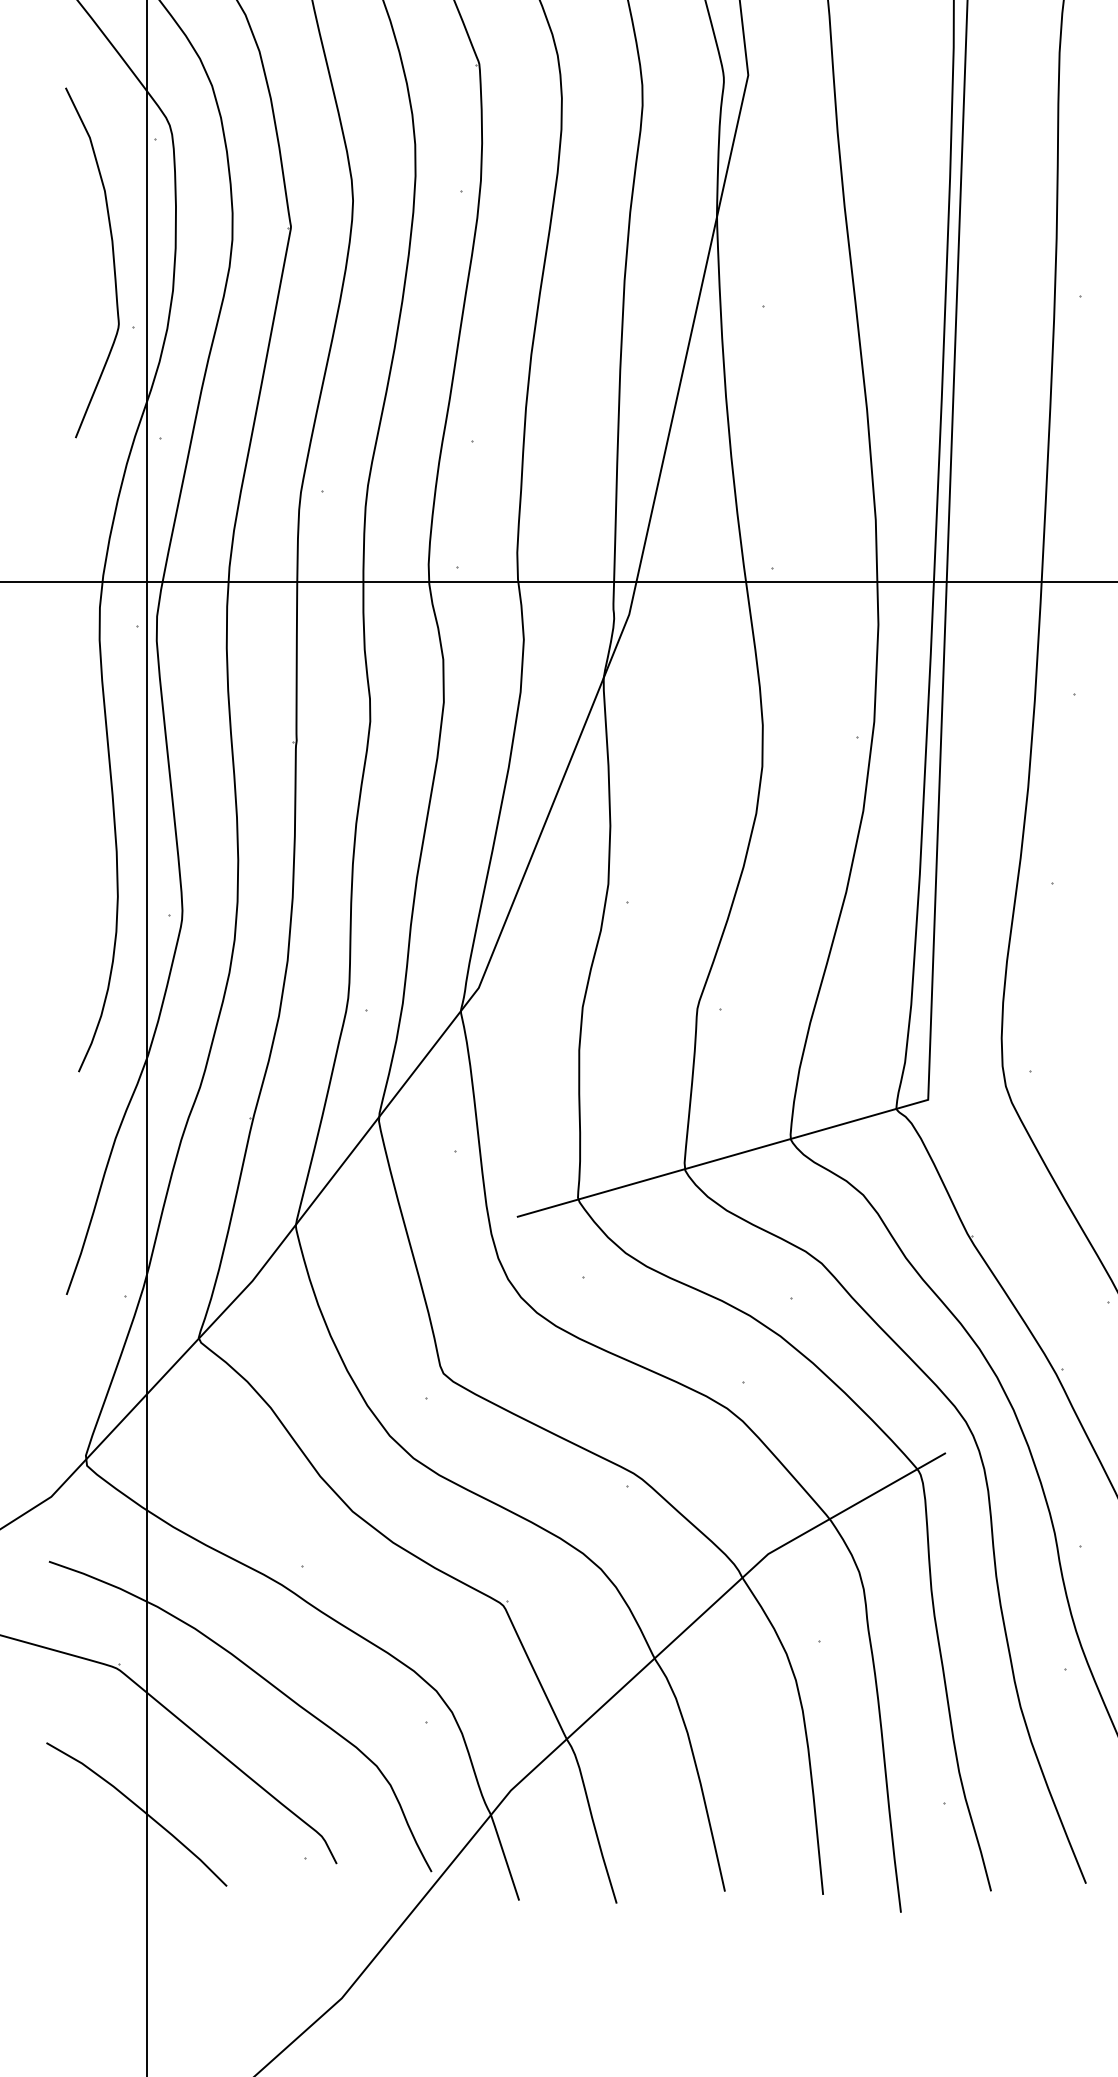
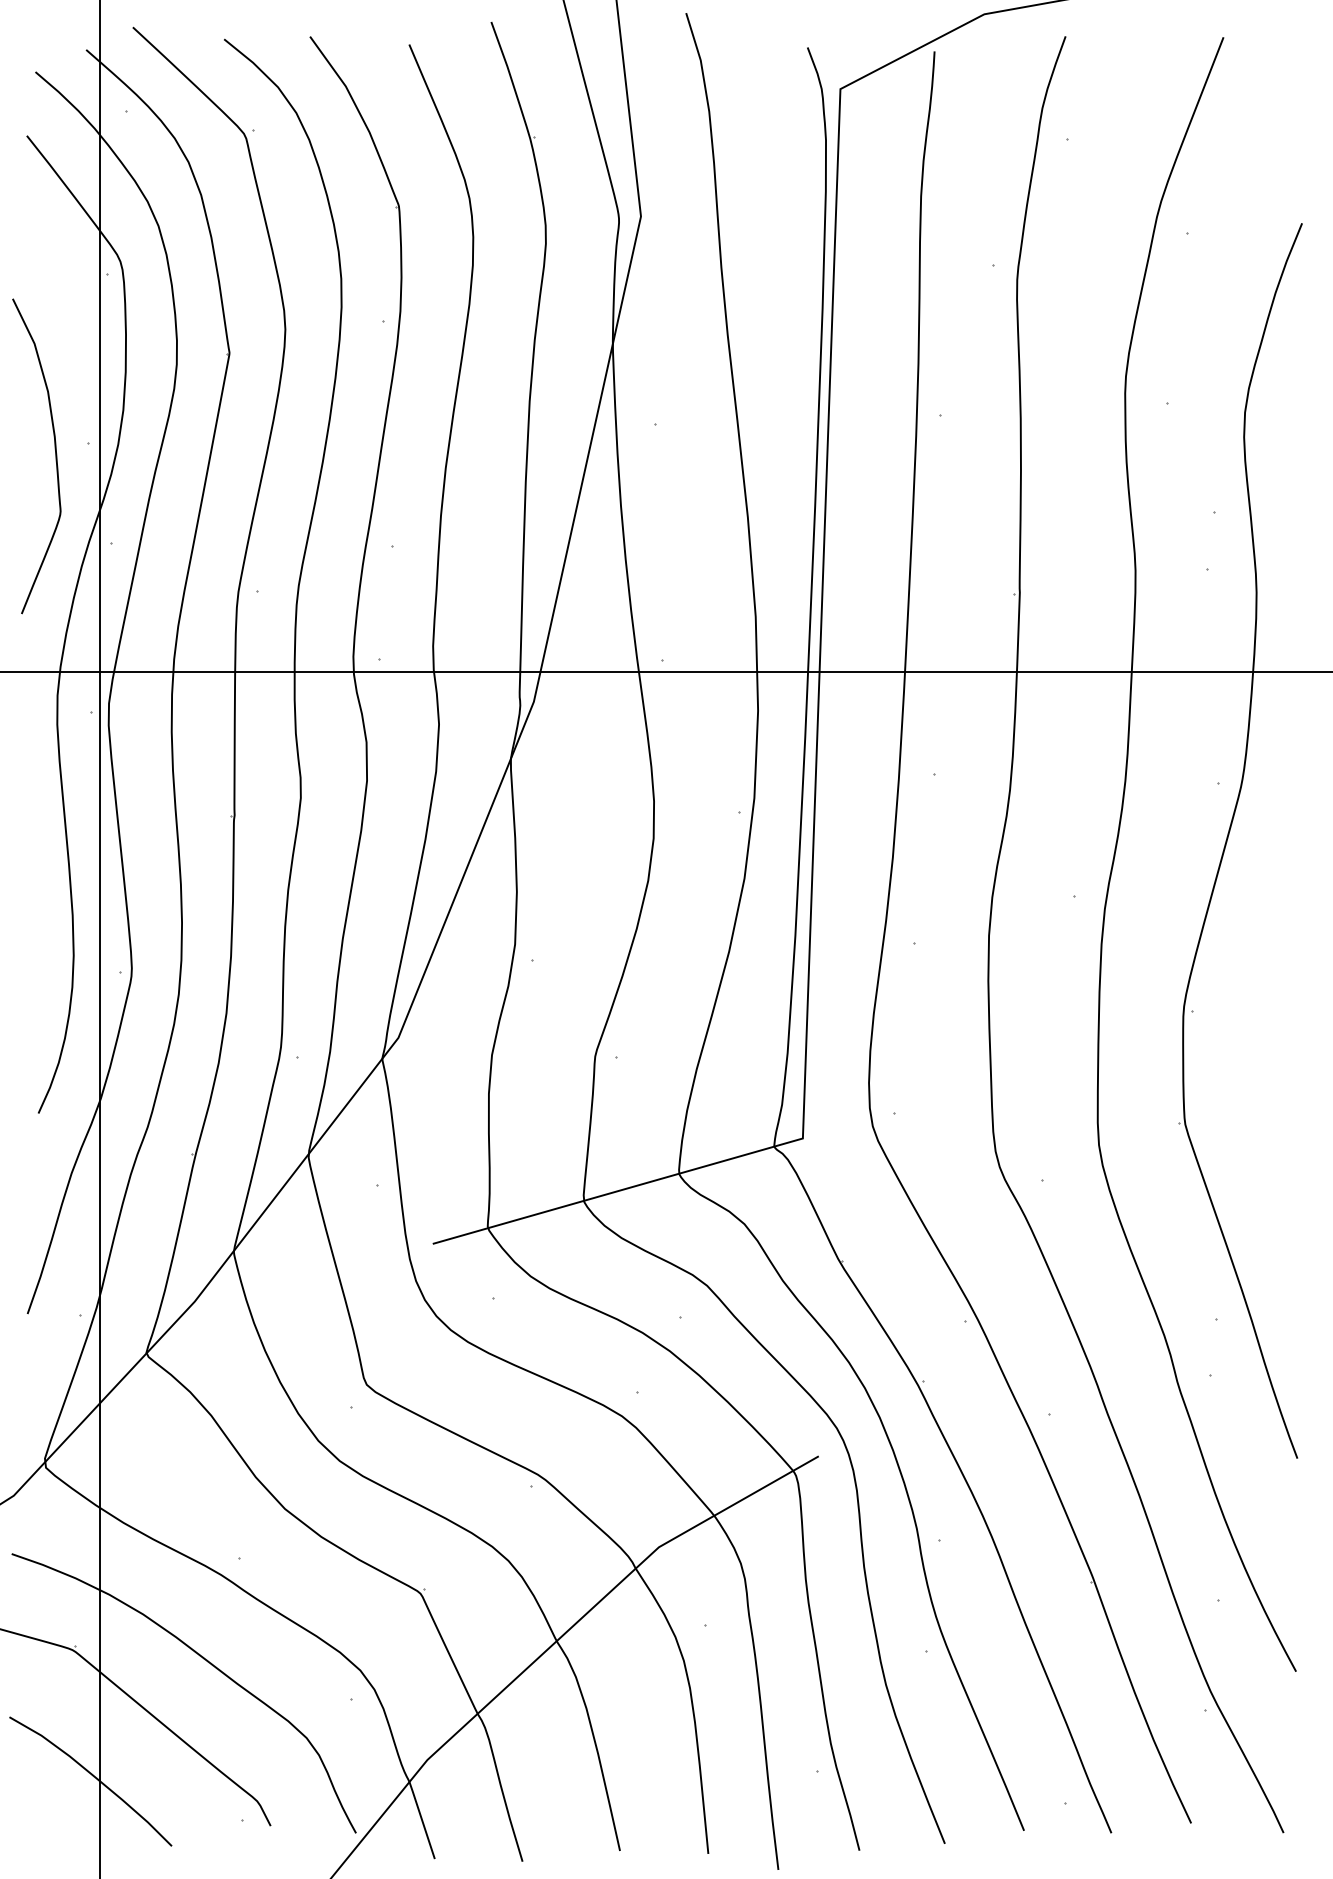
curve: (113, 263) -> (55, 456), moved

